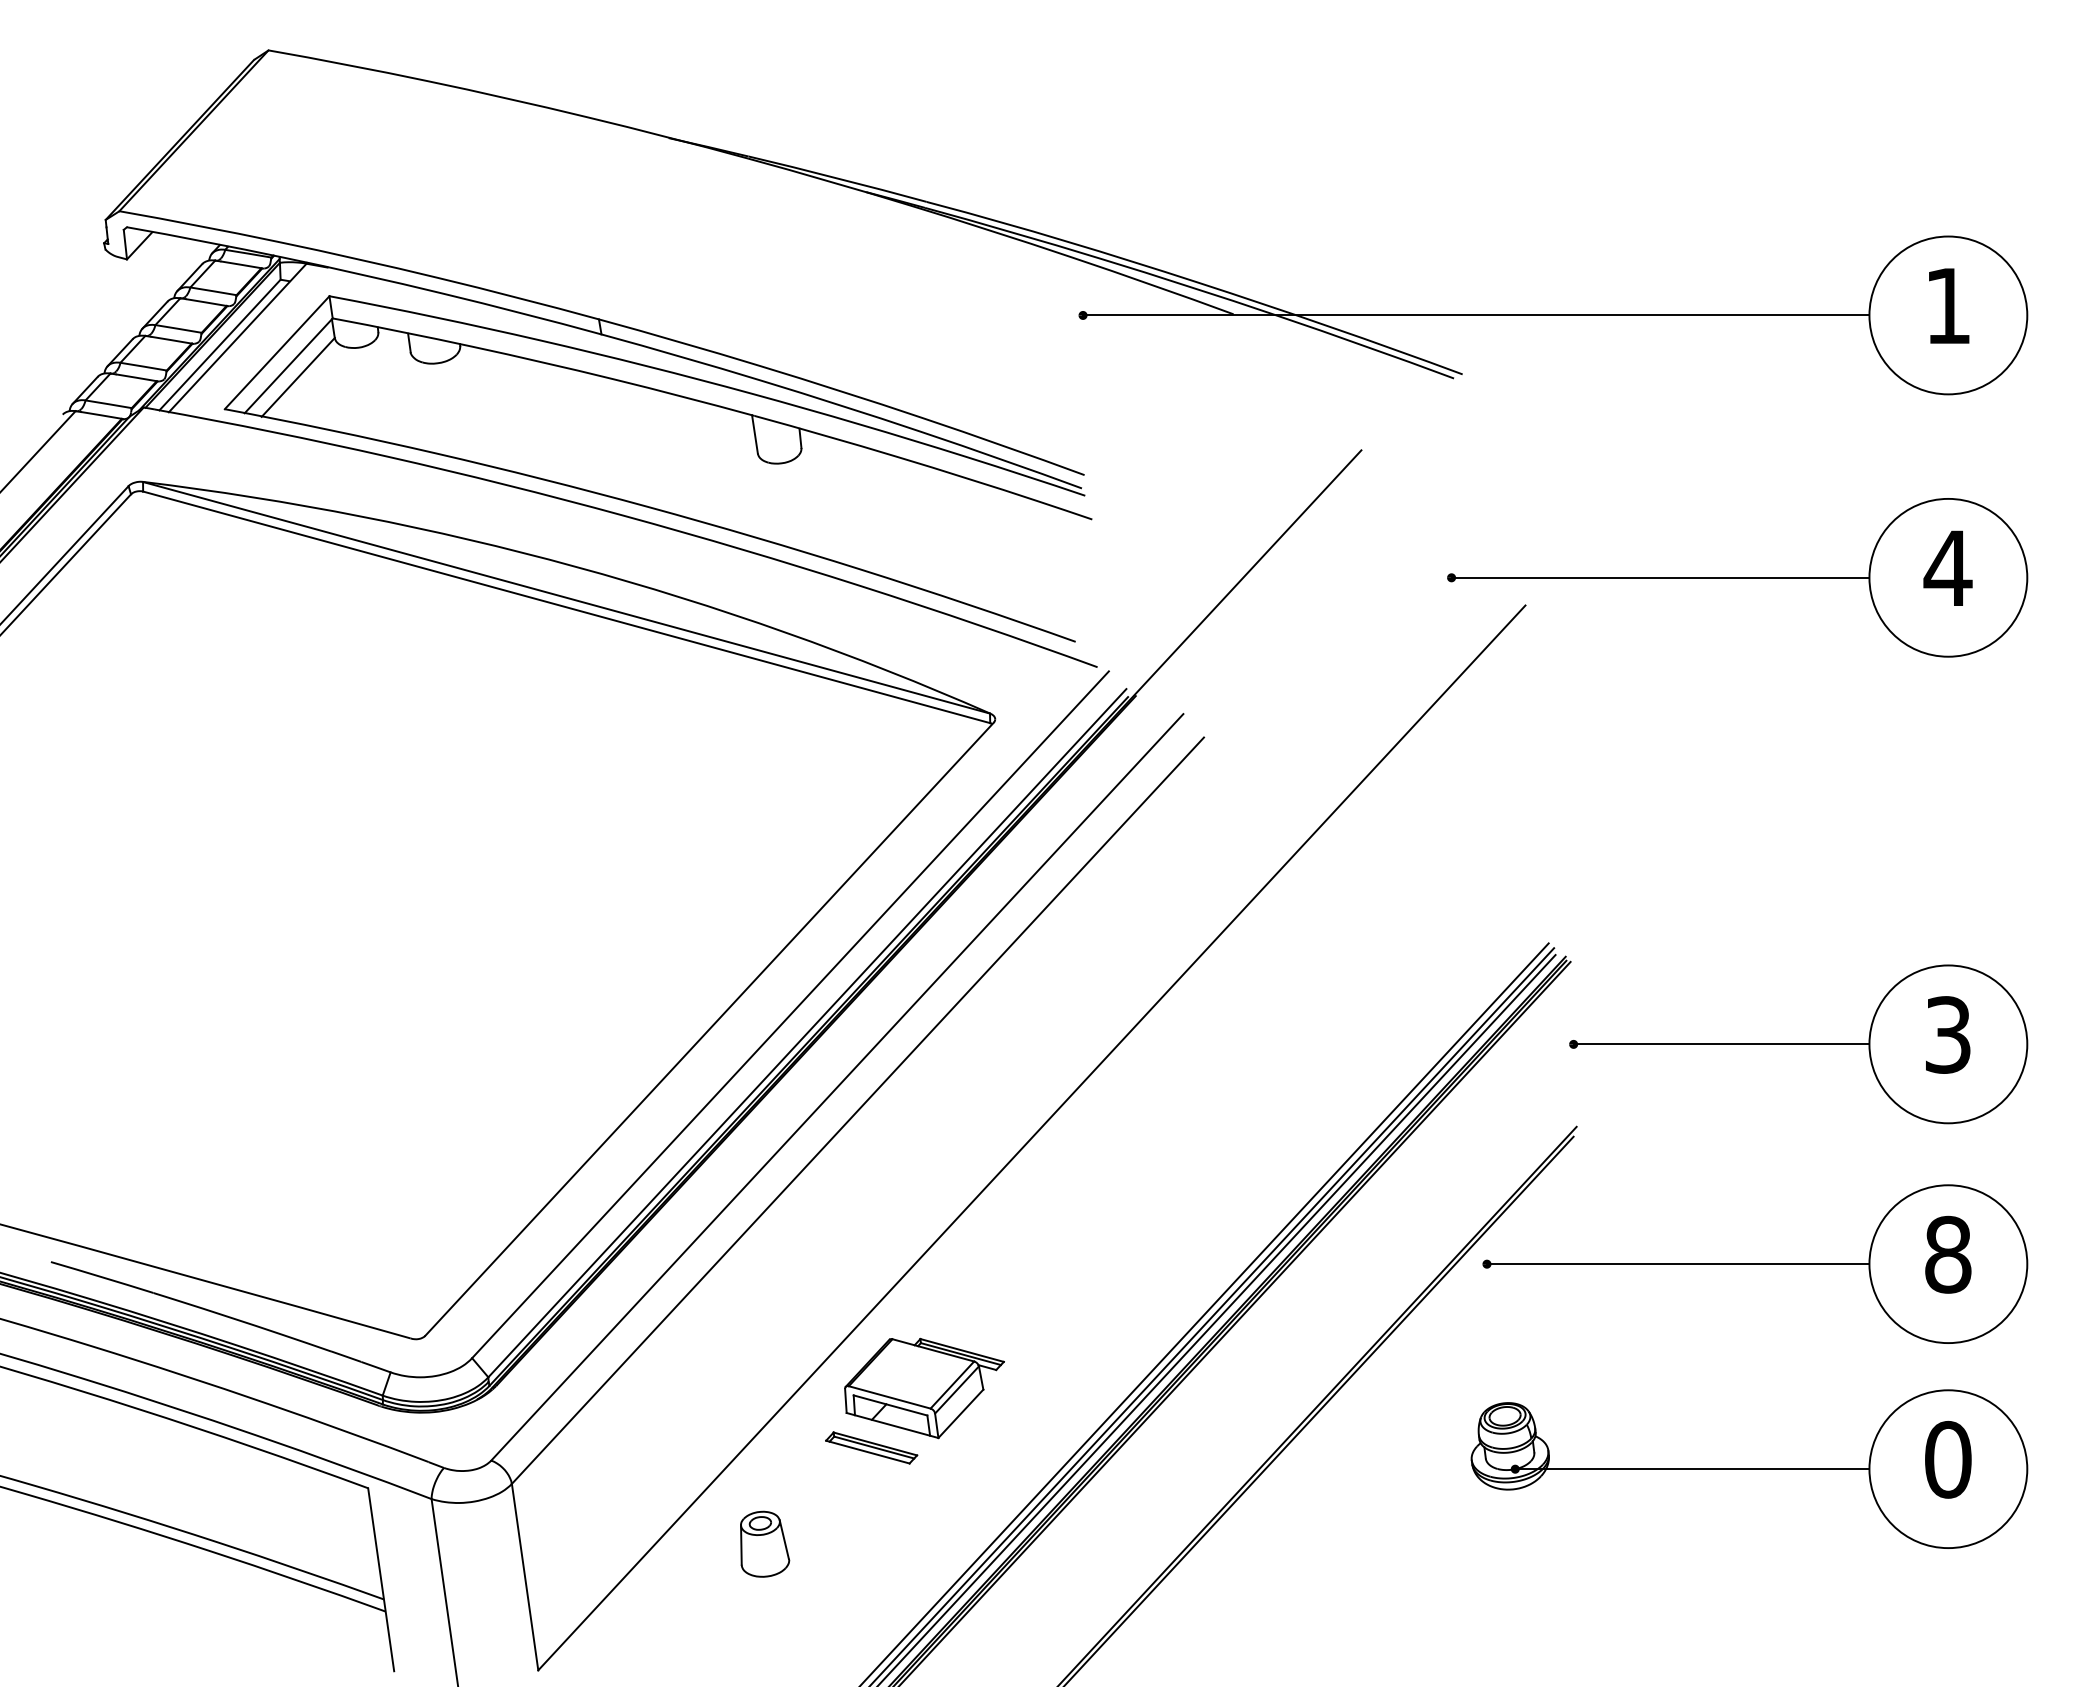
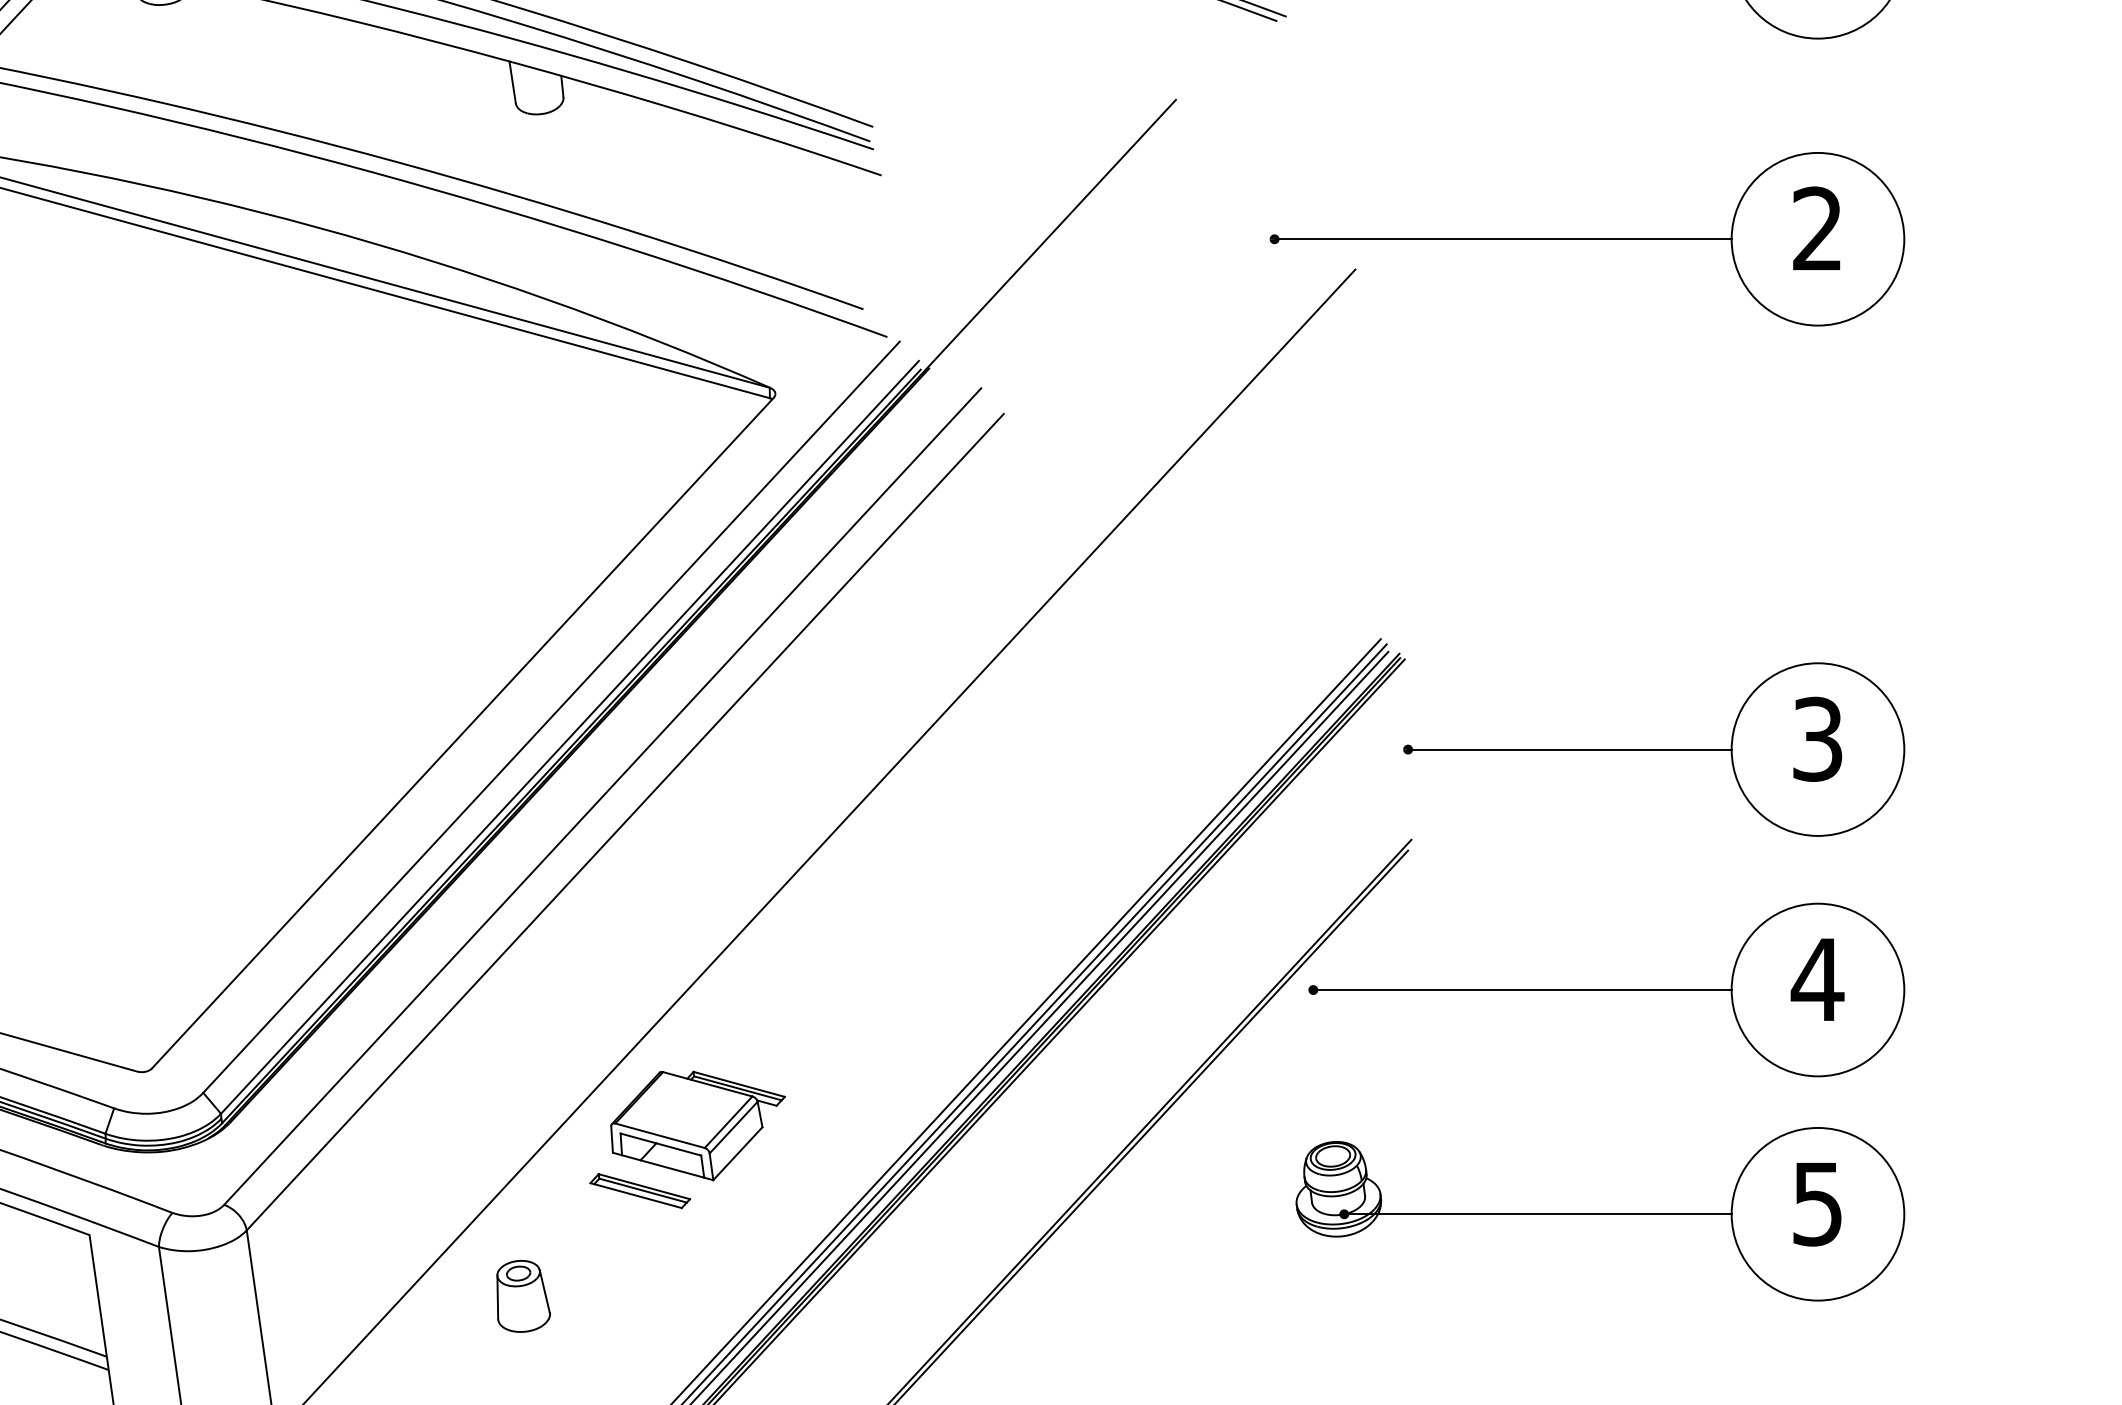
text: (1947, 567) -> (1817, 227), 4 -> 2
text: (1947, 1254) -> (1817, 979), 8 -> 4
text: (1948, 1459) -> (1818, 1203), 0 -> 5

